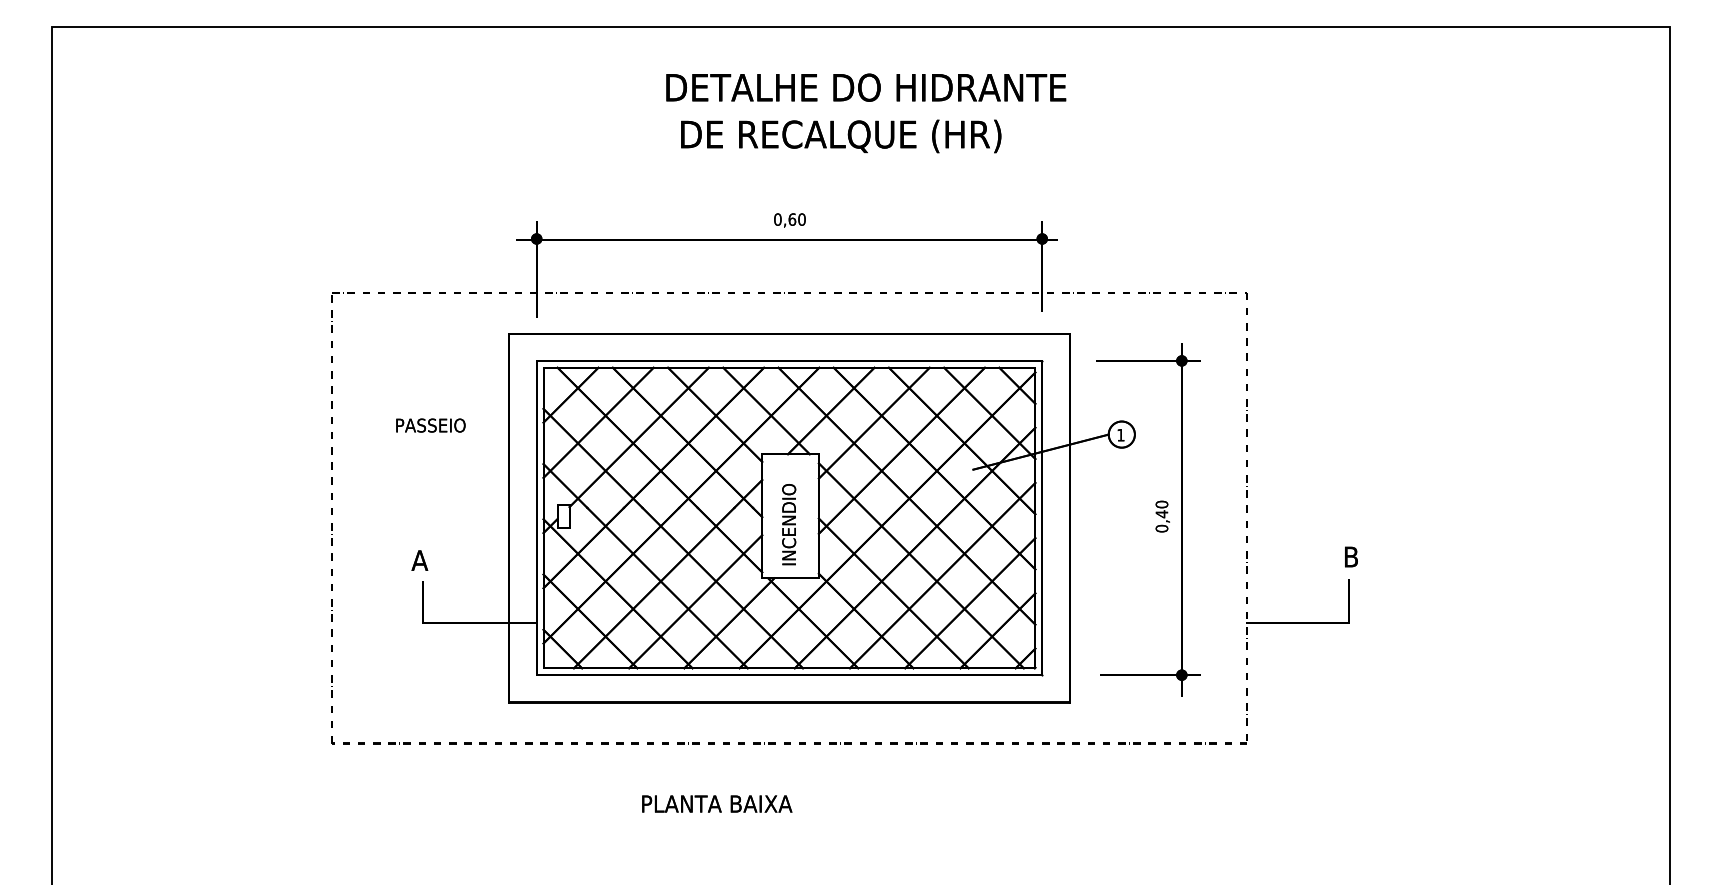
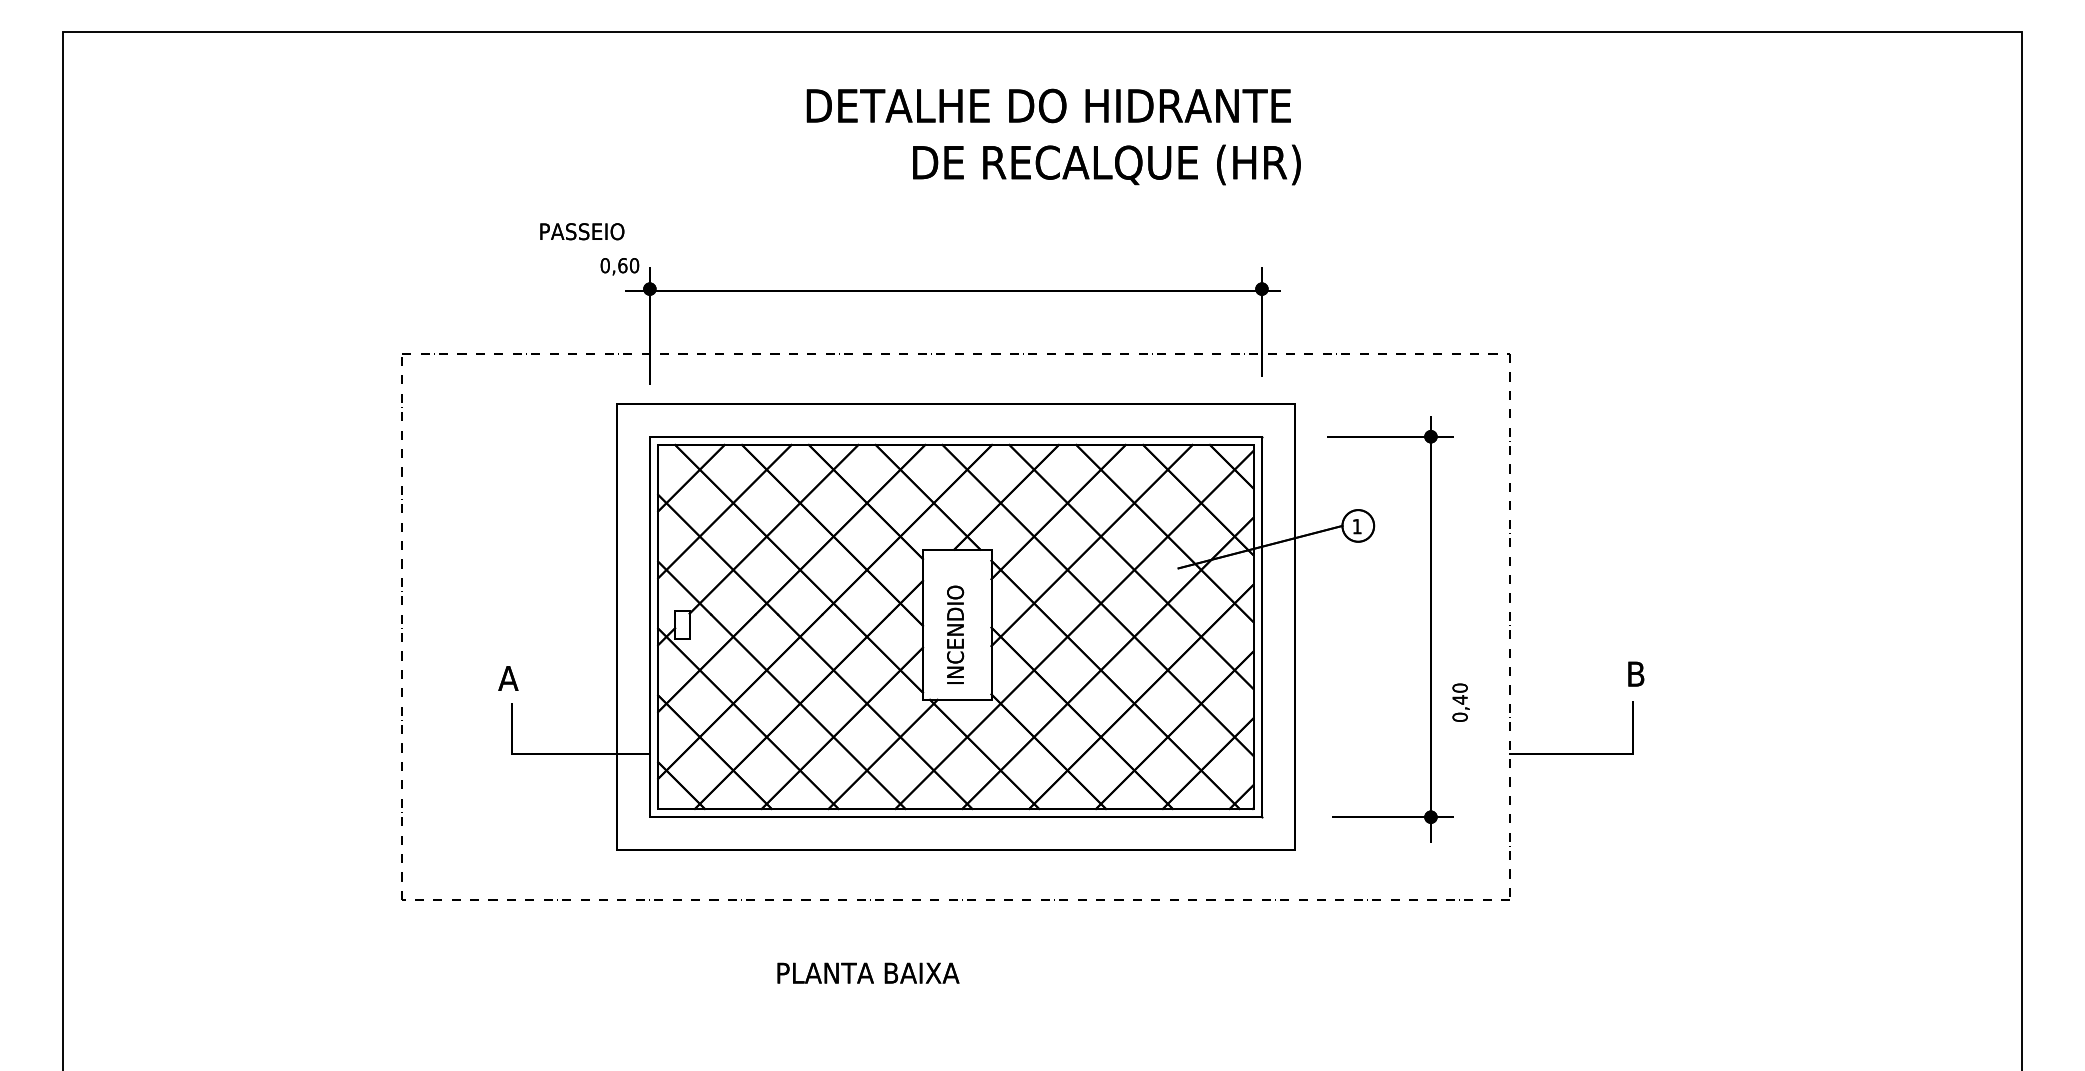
text: (841, 136) -> (1107, 165), moved
text: (789, 220) -> (619, 266), moved
text: (430, 425) -> (581, 231), moved
text: (1162, 516) -> (1460, 702), moved

